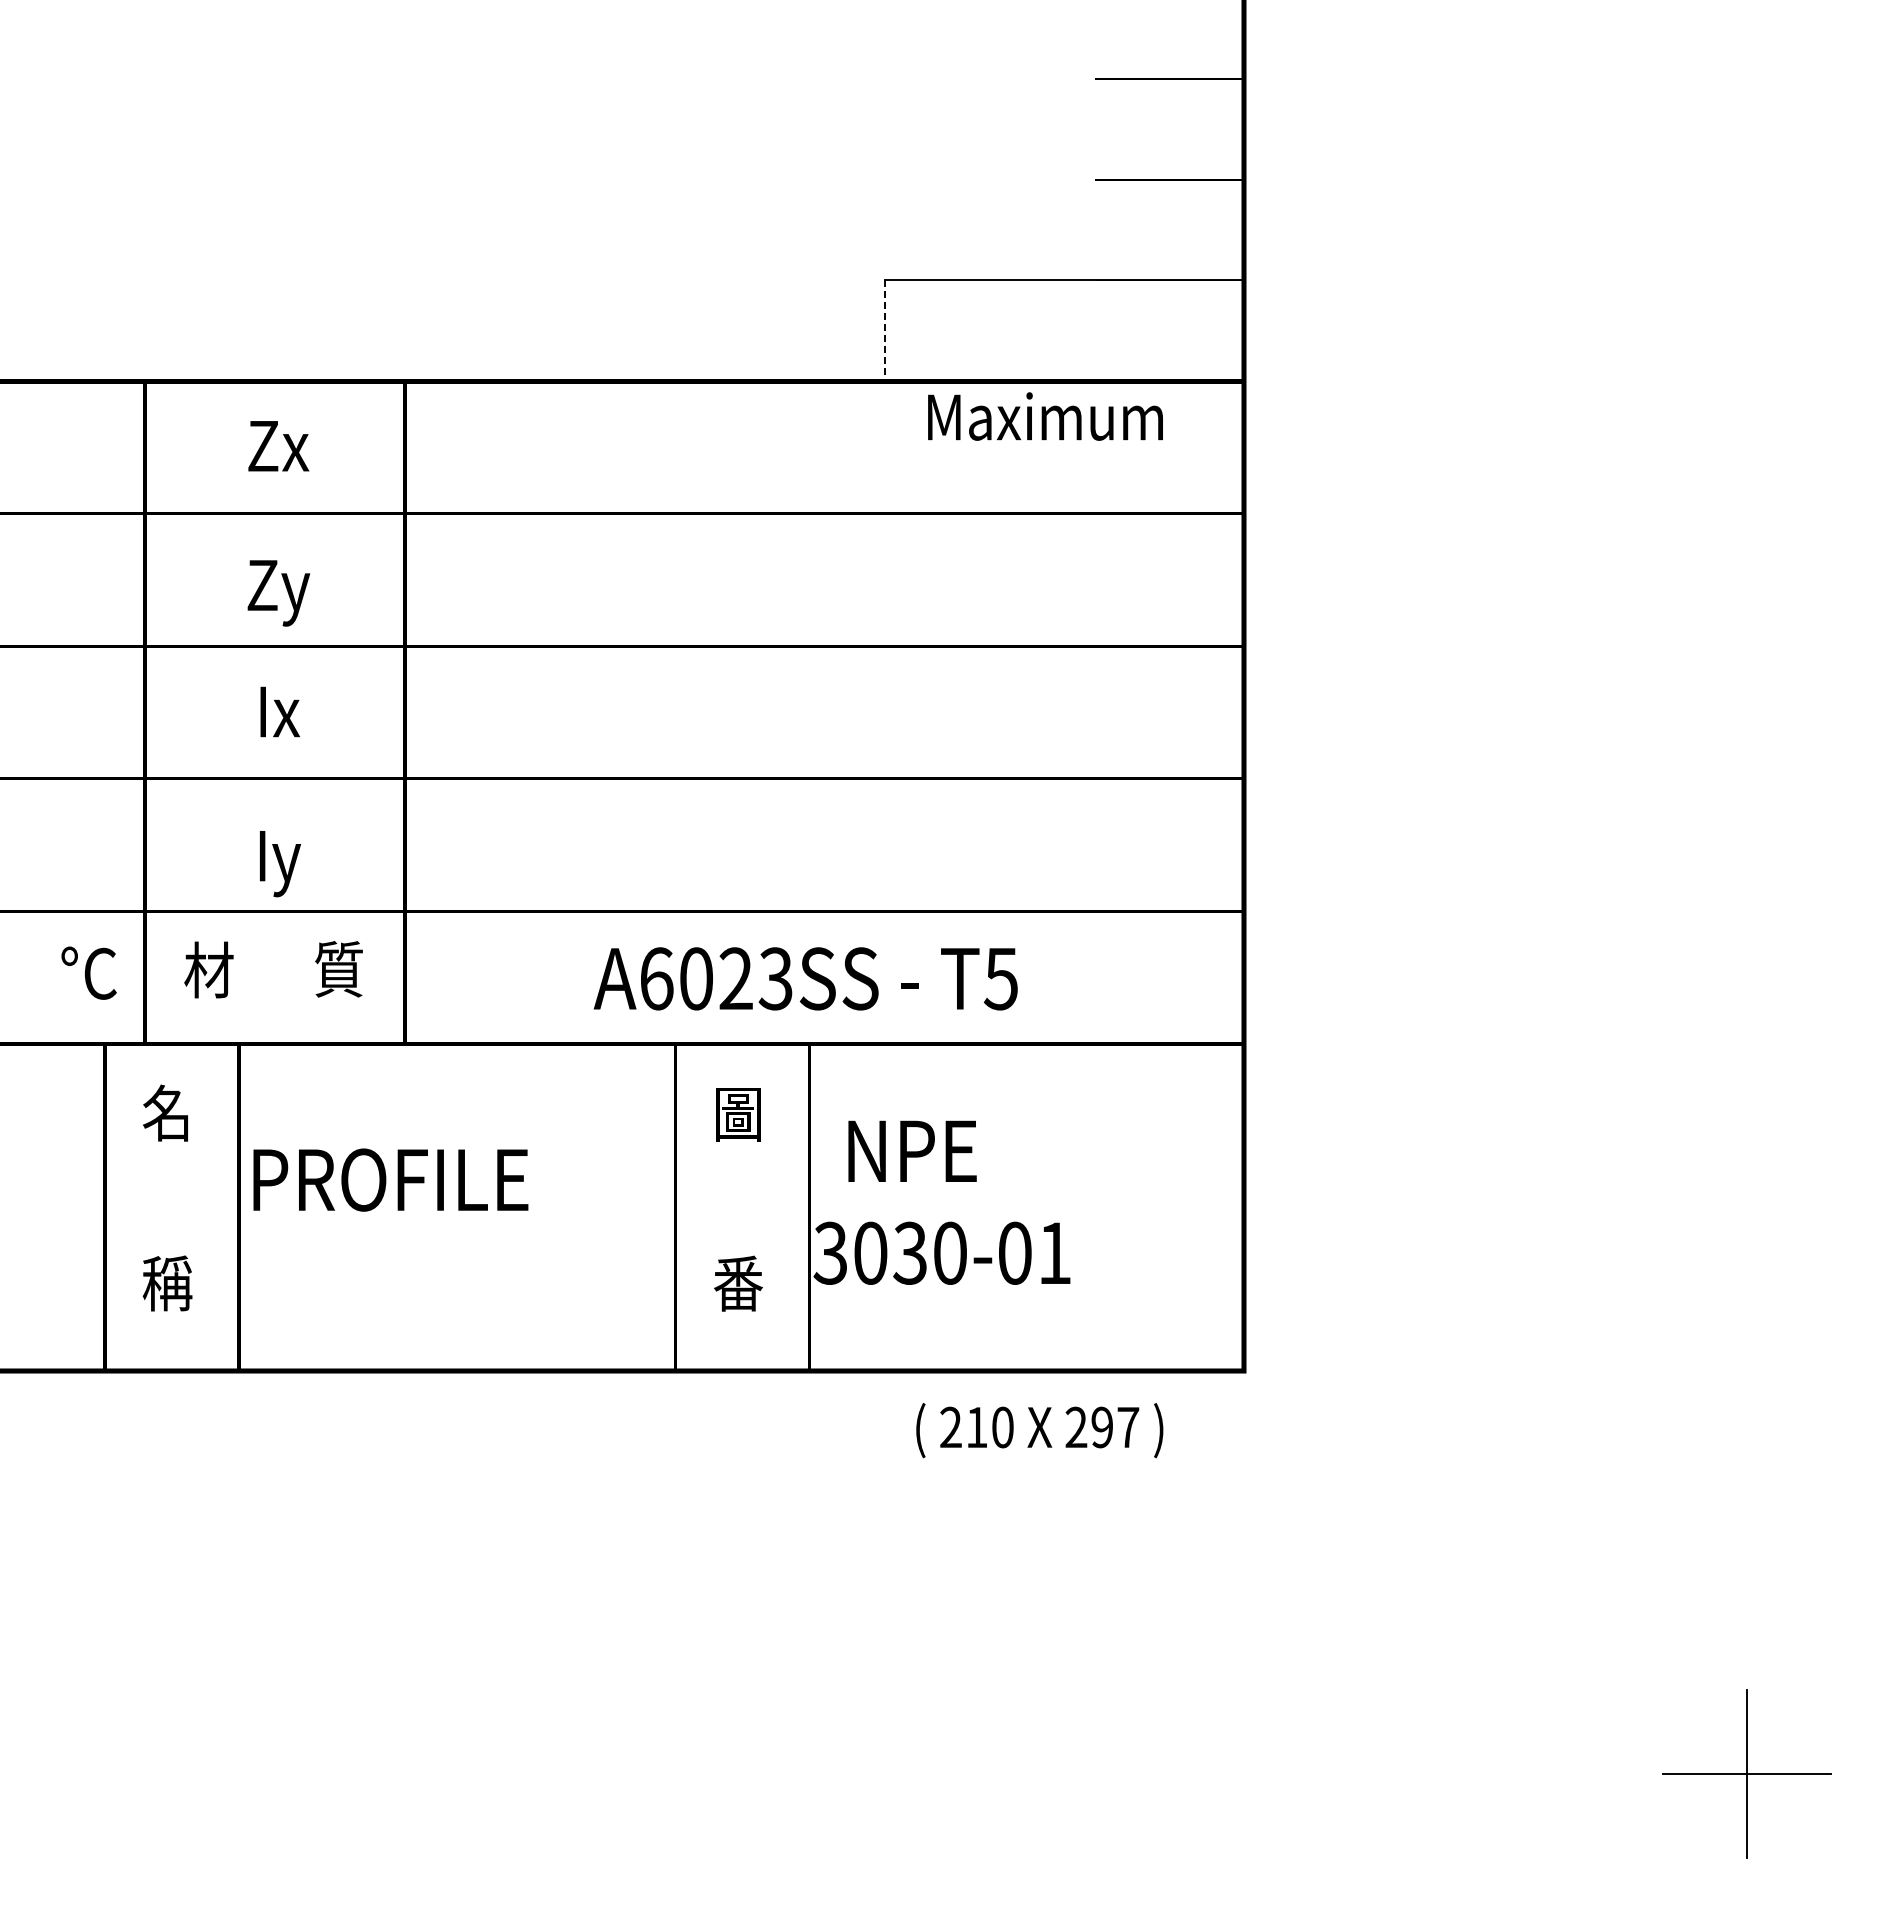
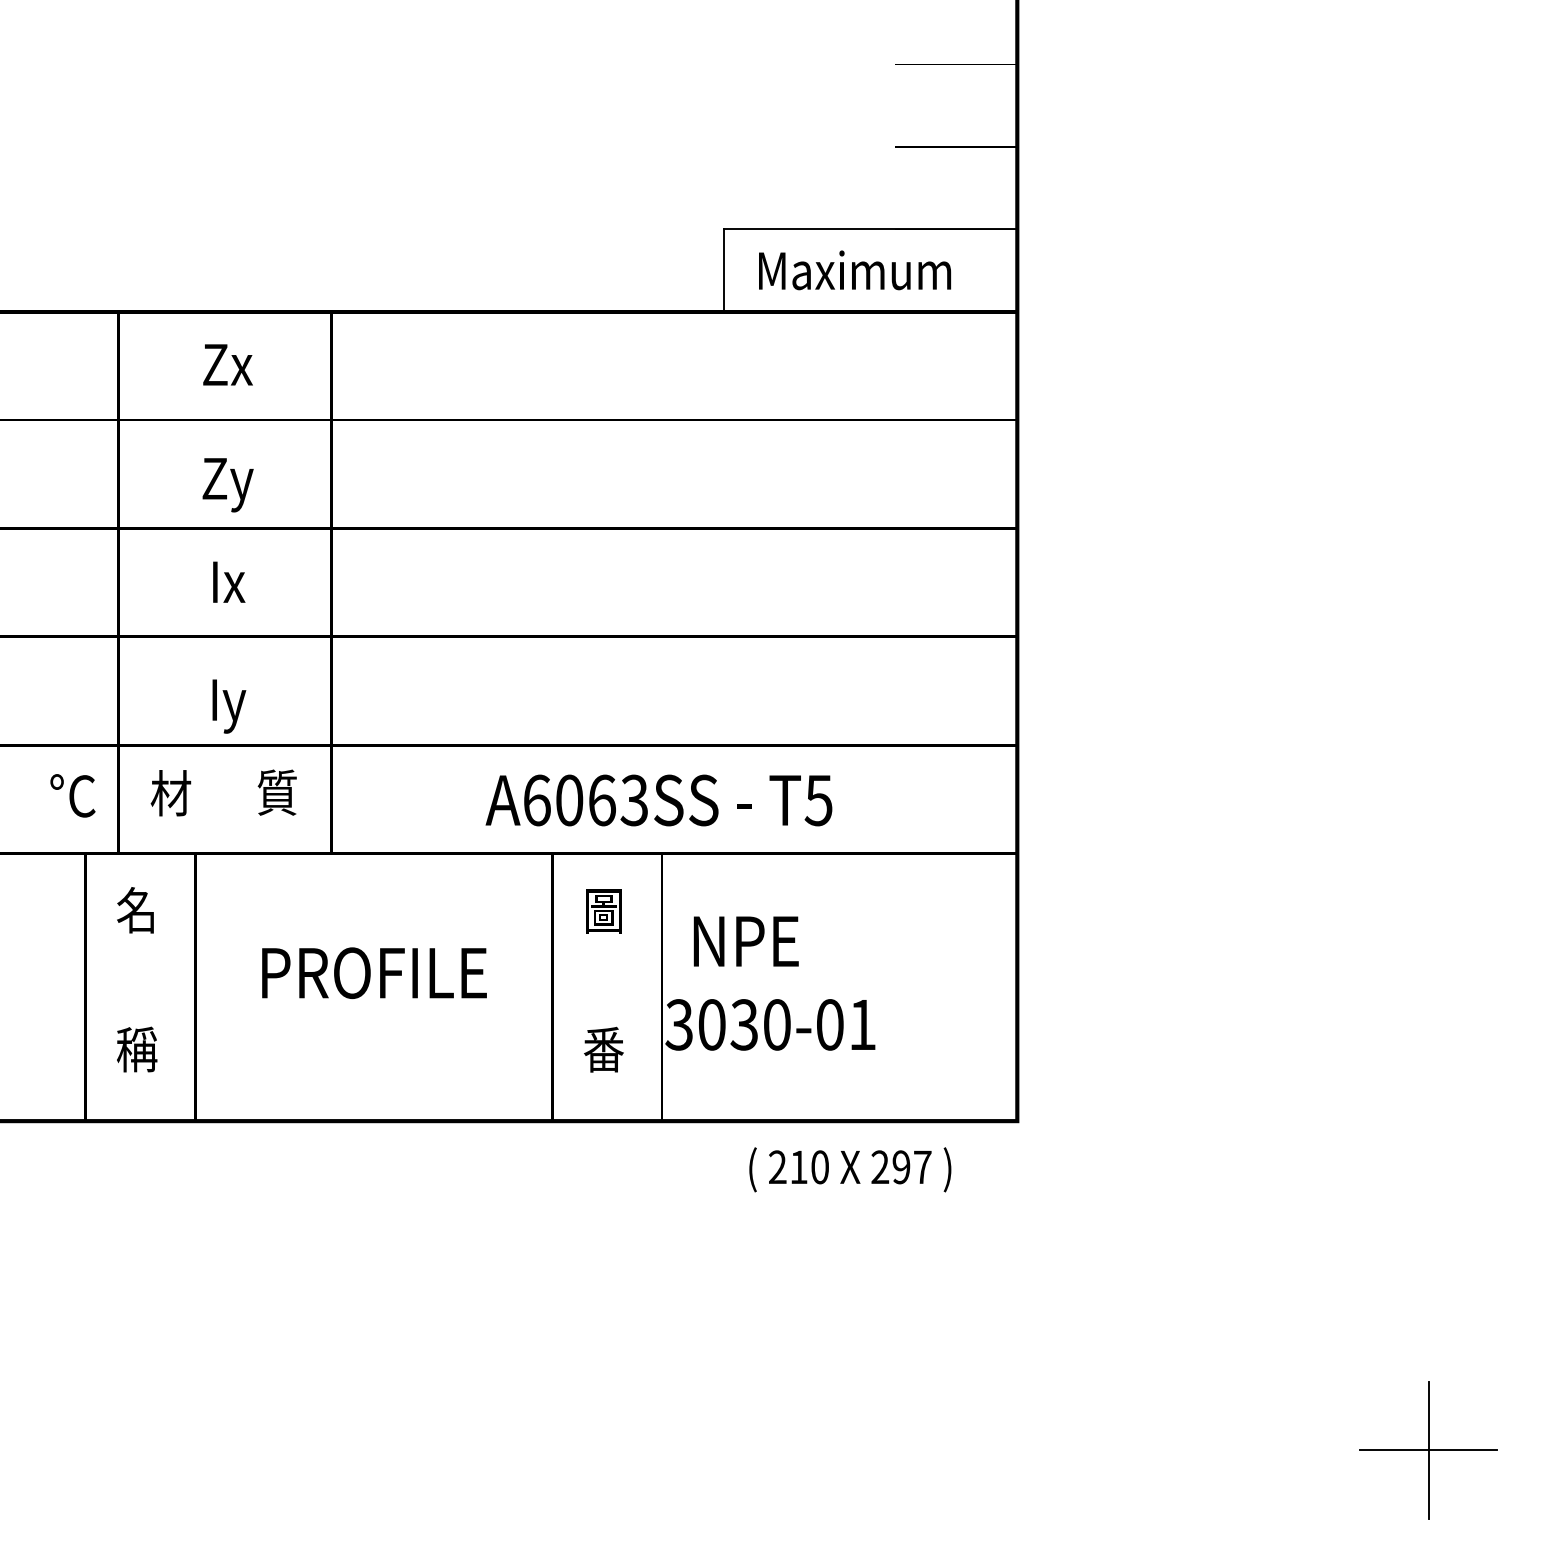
line: (884, 331) -> (723, 271), dashed -> solid
text: (1045, 416) -> (854, 270), moved
text: (736, 978) -> (602, 800), A6023SS -> A6063SS
text: (390, 1179) -> (374, 972), moved

